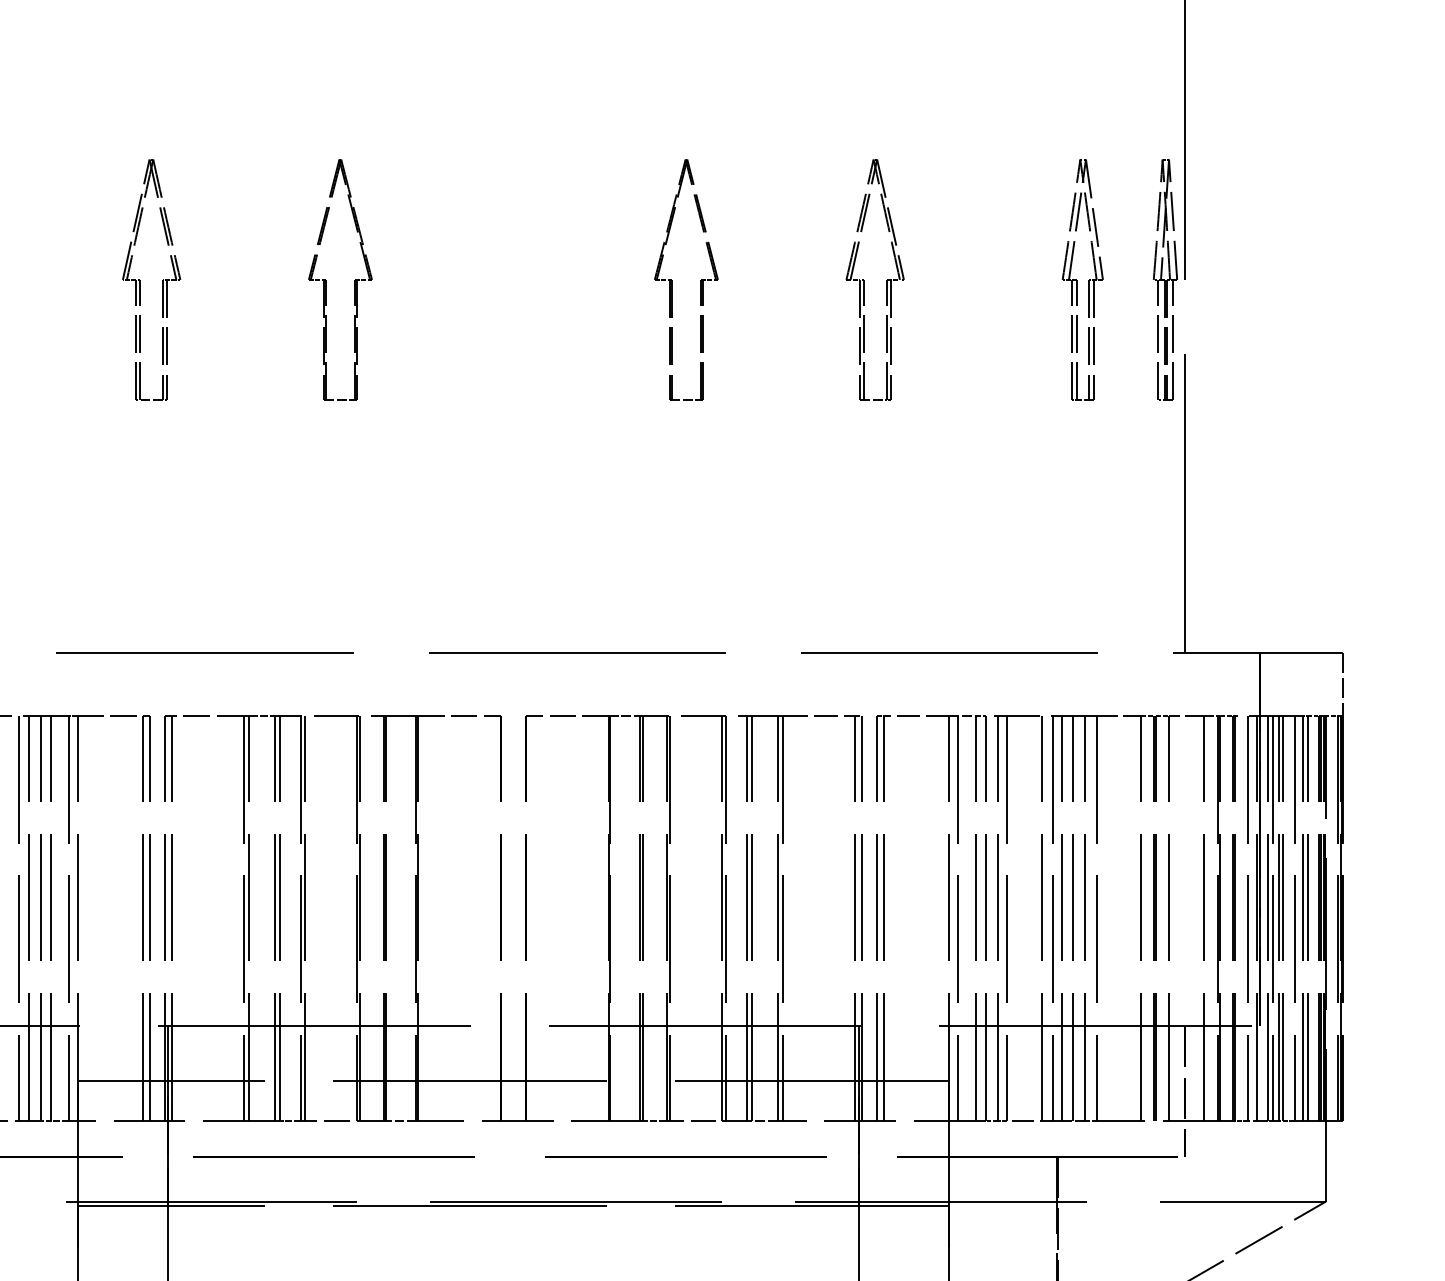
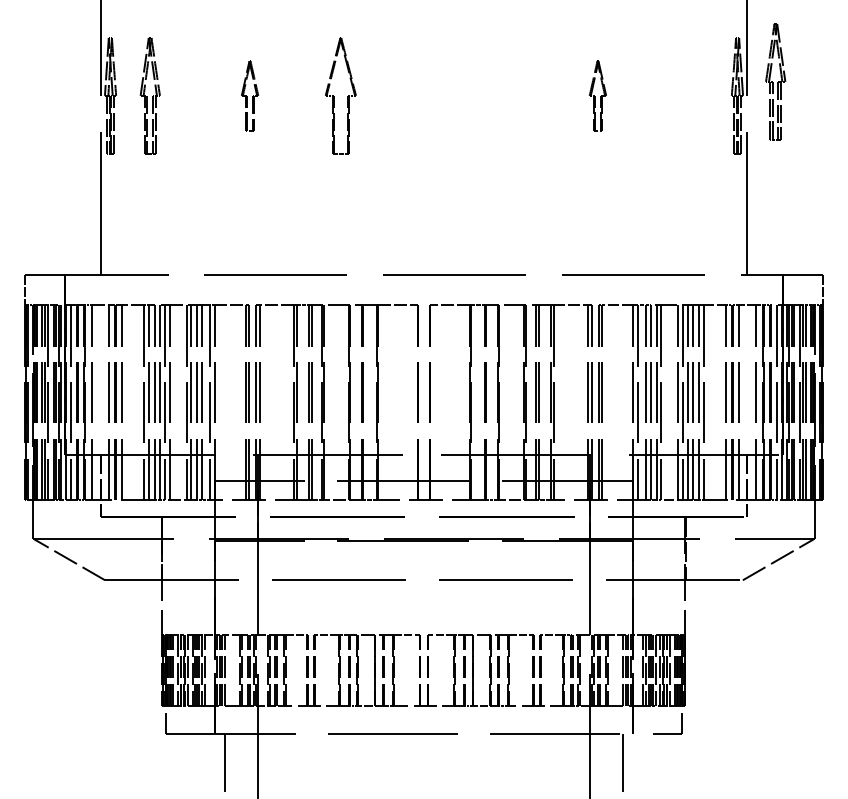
part: (150, 279) -> (249, 95), size x0.6
part: (874, 279) -> (597, 95), size x0.6
part: (1082, 279) -> (775, 81), moved
part: (672, 281) -> (500, 96), removed

